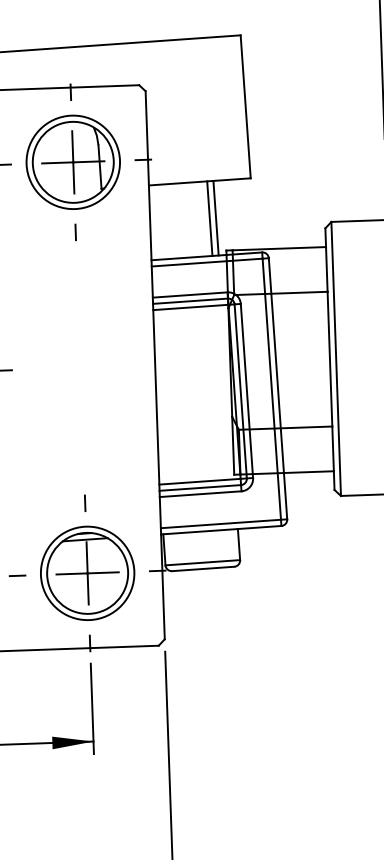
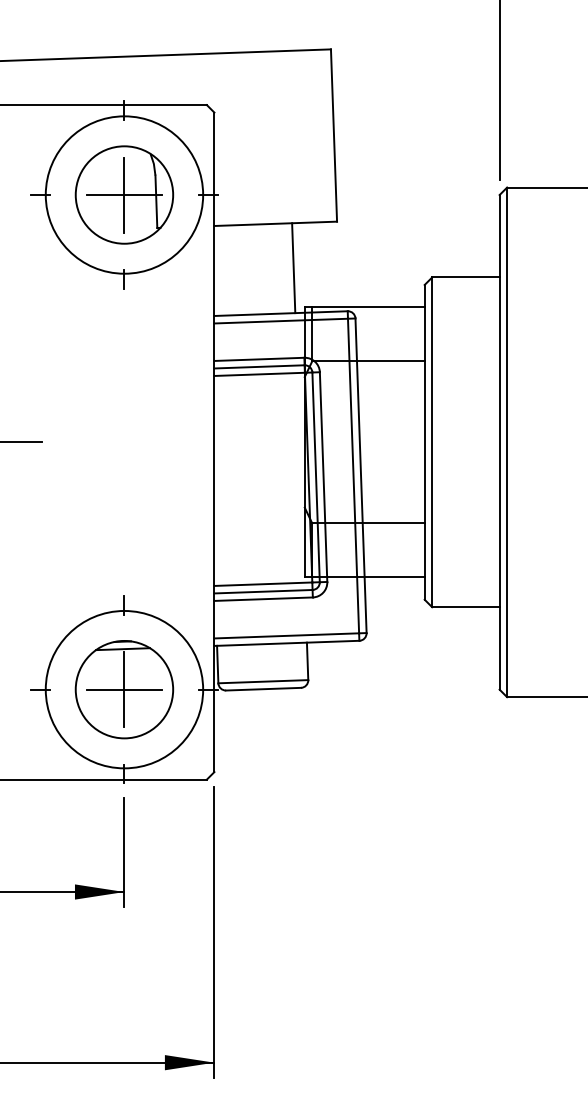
circle: (73, 161) -> (124, 194), size x1.4
line: (209, 218) -> (285, 268), removed
circle: (87, 573) -> (124, 689), size x1.4

